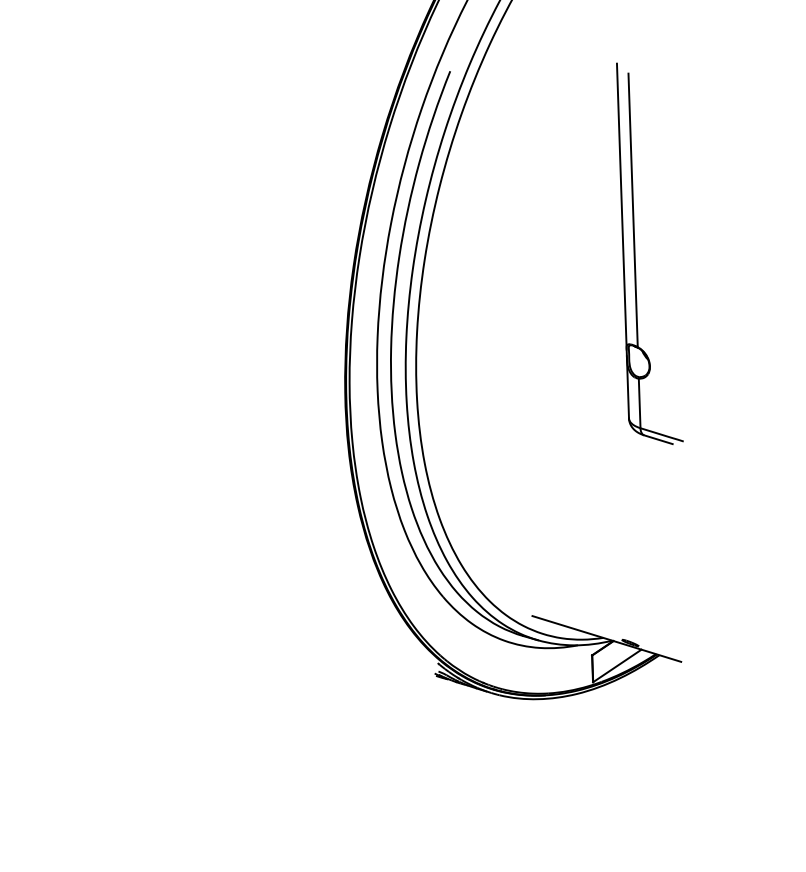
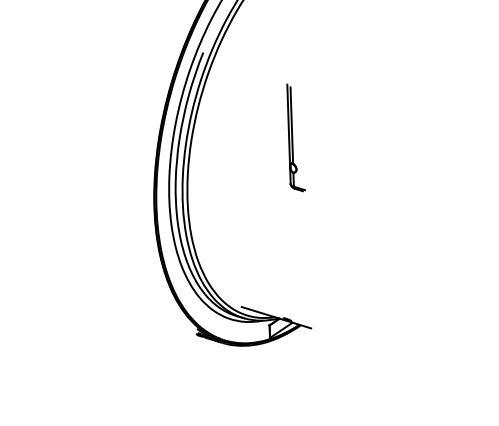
part: (649, 253) -> (296, 137), size x0.6

